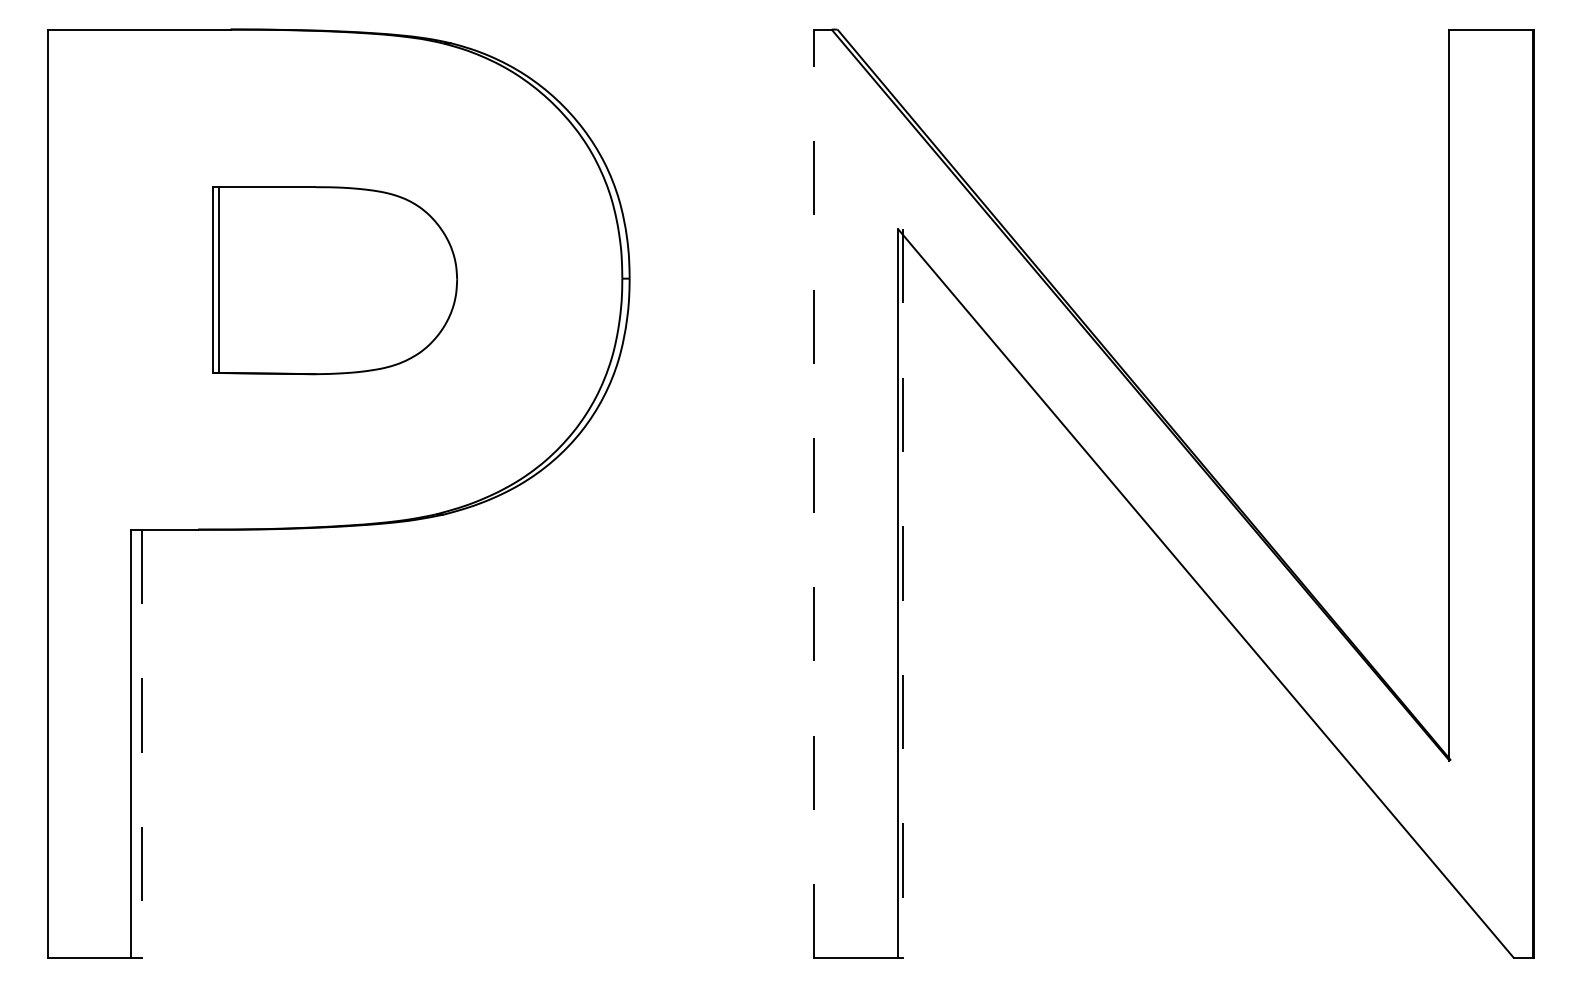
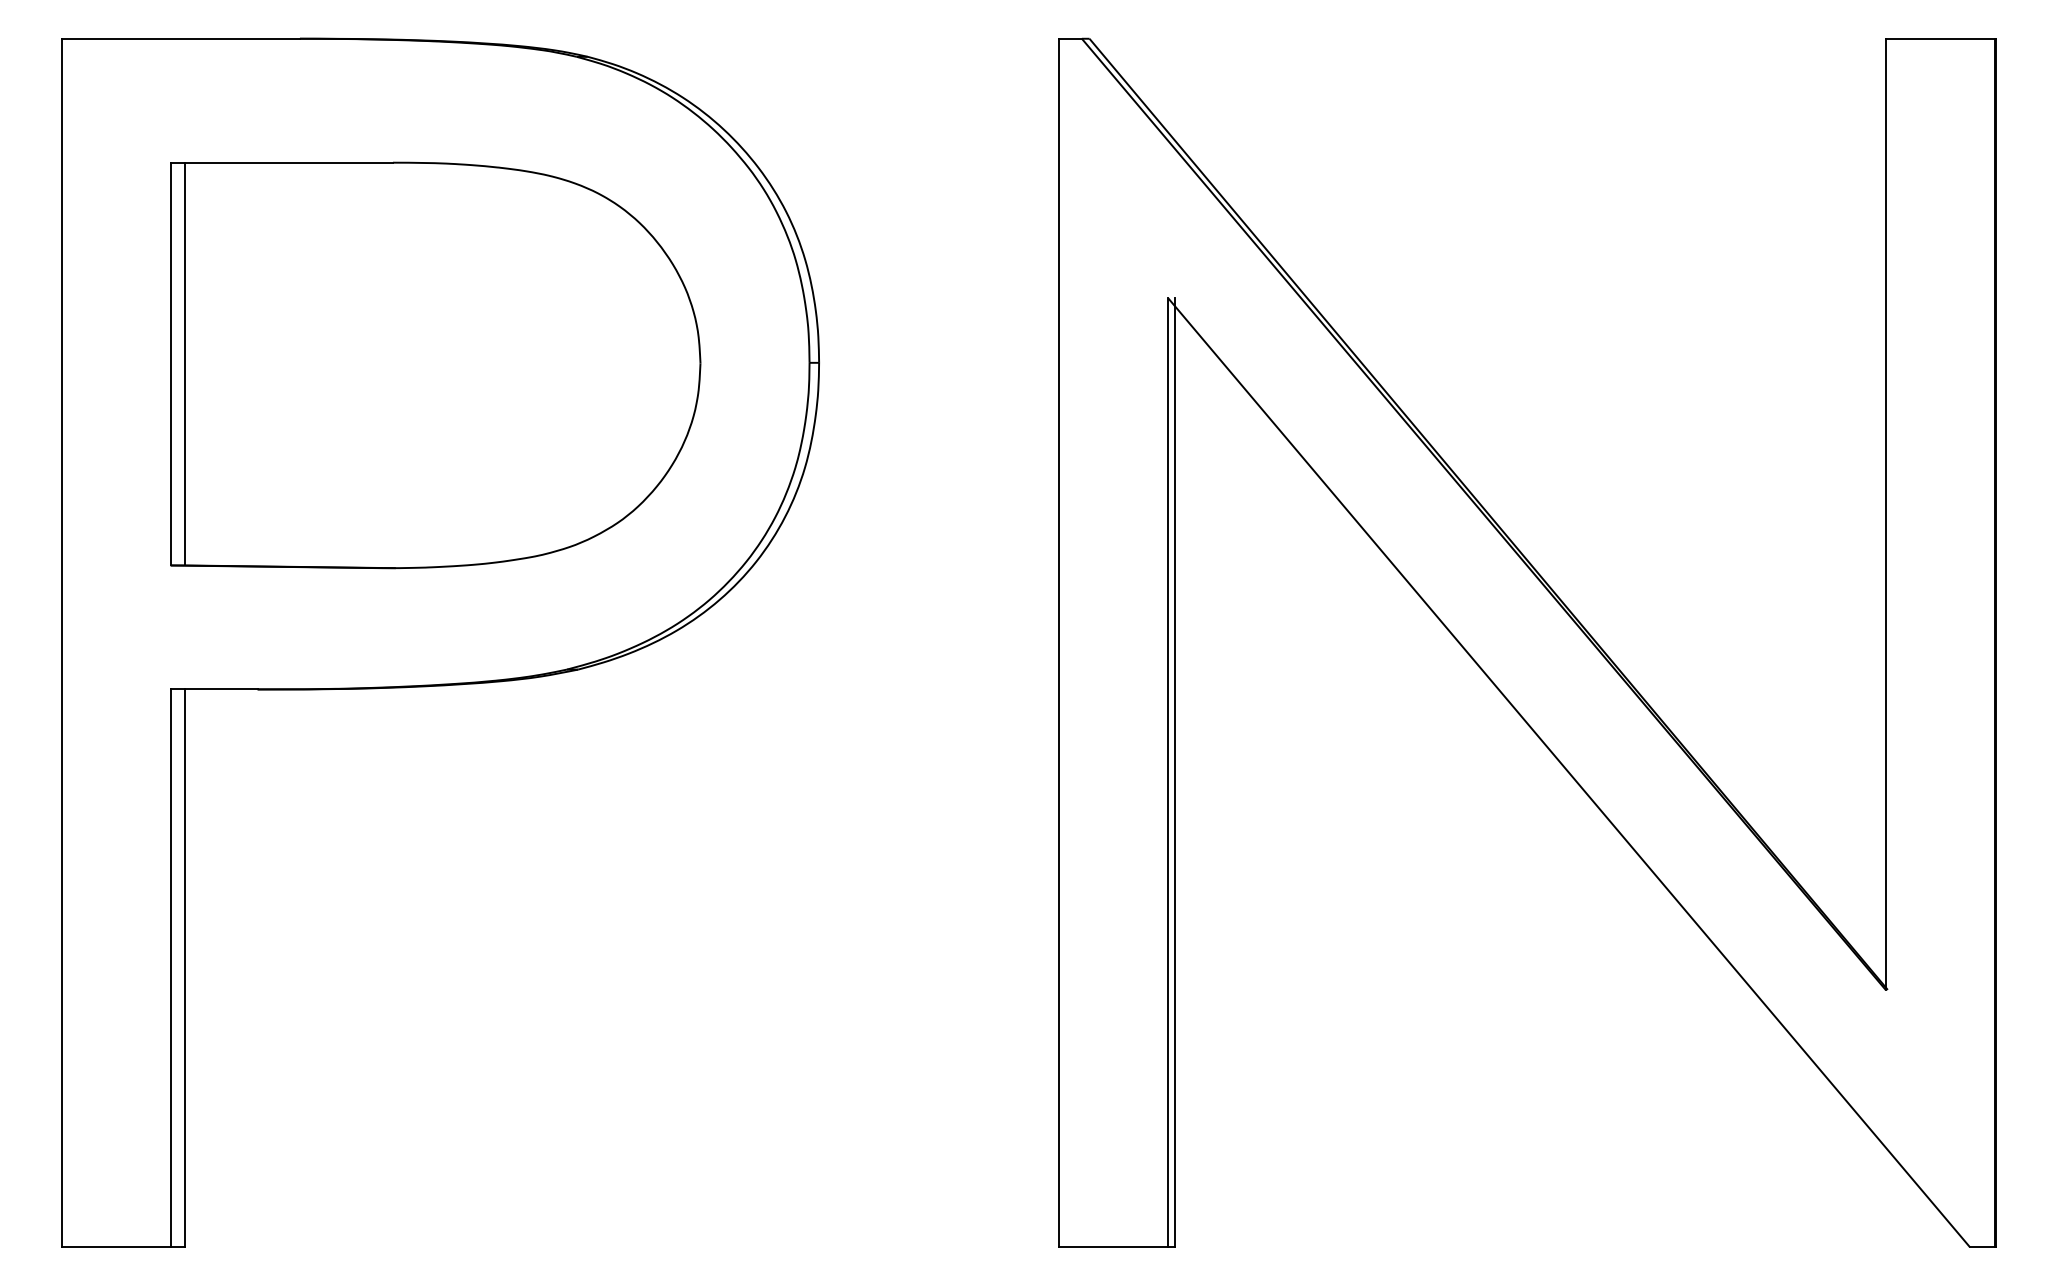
part: (334, 280) -> (435, 365), size x1.67
line: (814, 493) -> (1059, 642), dashed -> solid
line: (903, 593) -> (1175, 772), dashed -> solid
line: (141, 744) -> (184, 968), dashed -> solid

